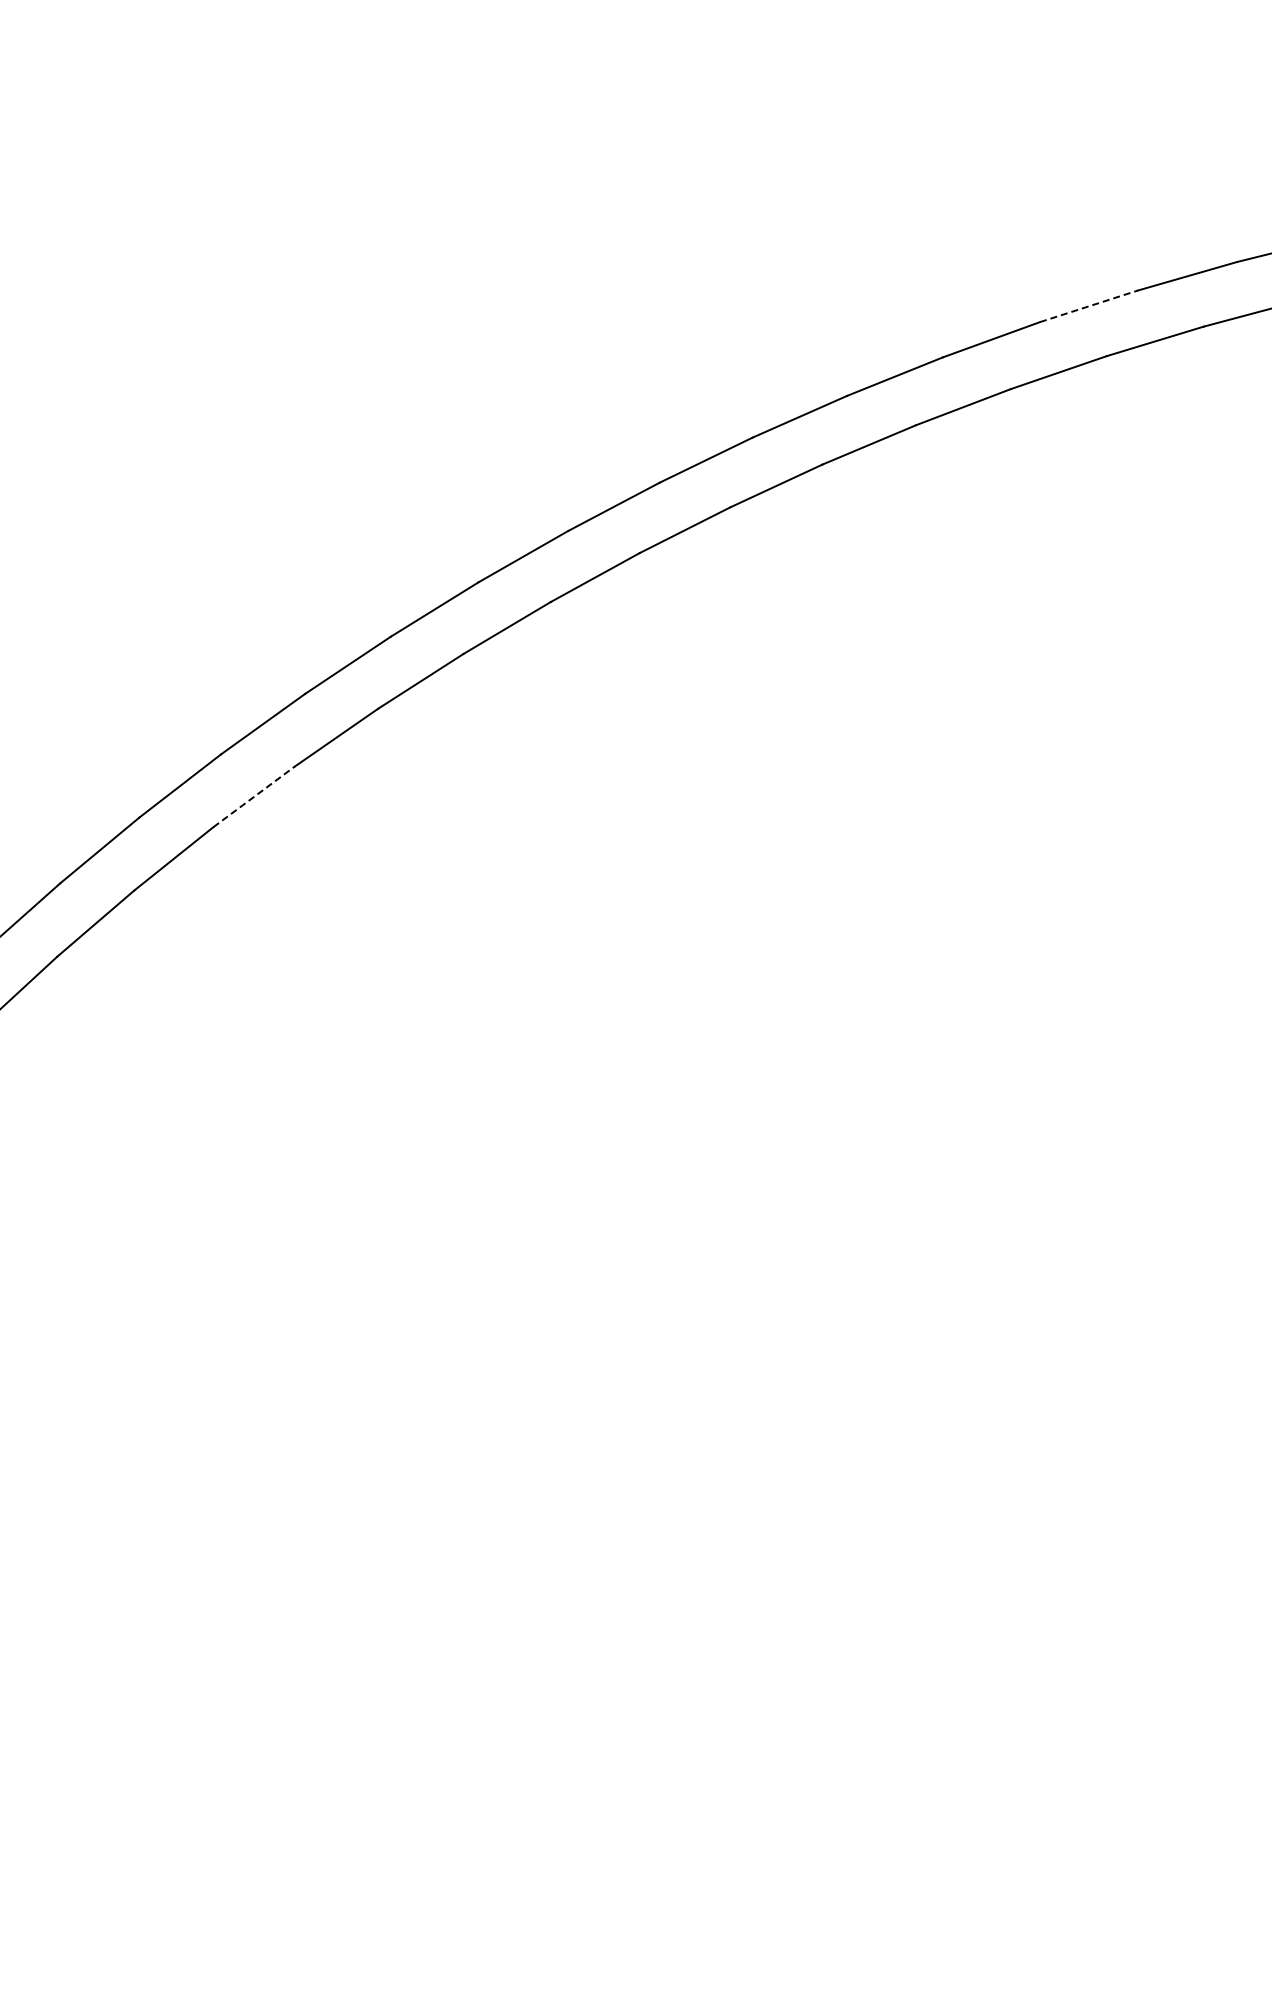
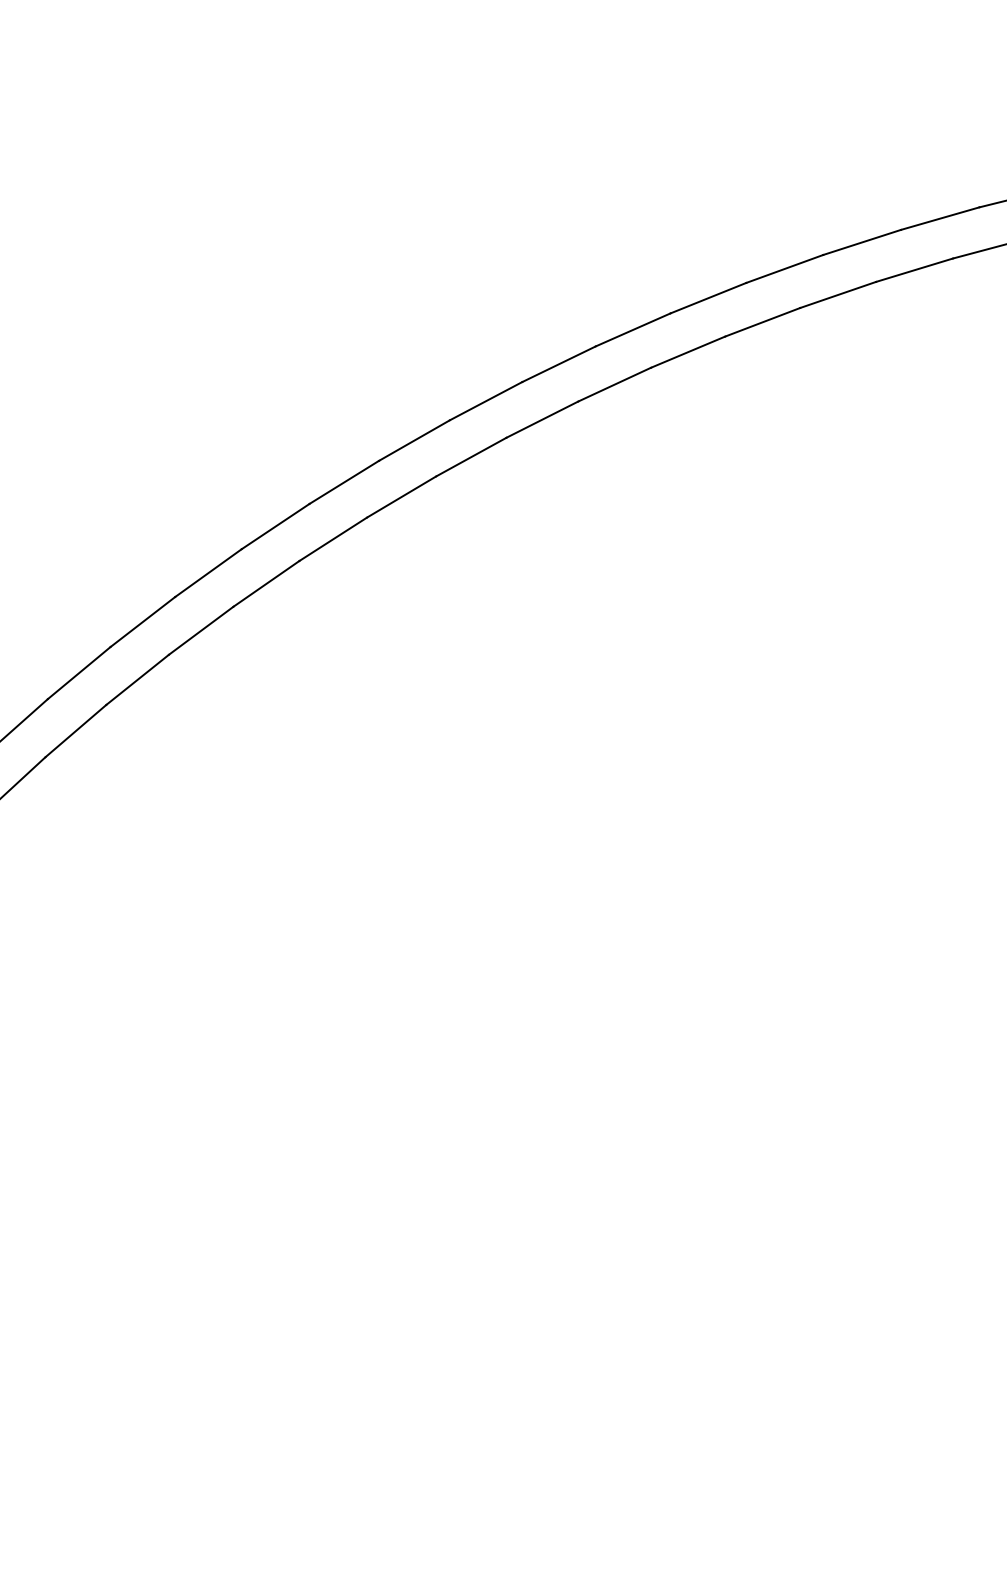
line: (1089, 306) -> (862, 242), dashed -> solid
line: (254, 796) -> (201, 630), dashed -> solid

